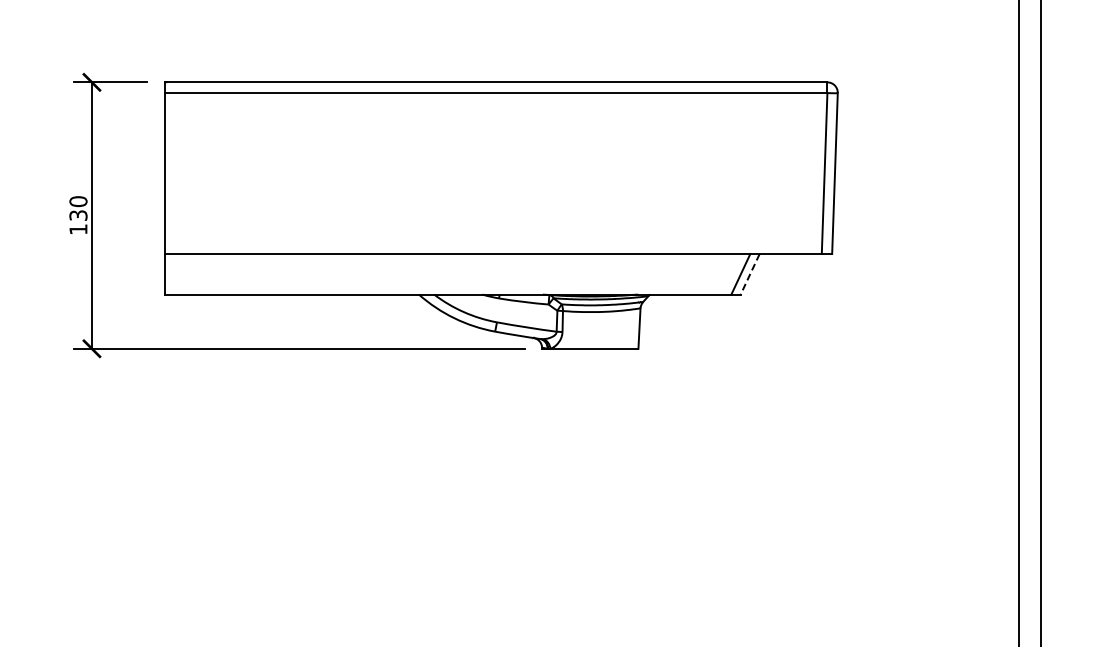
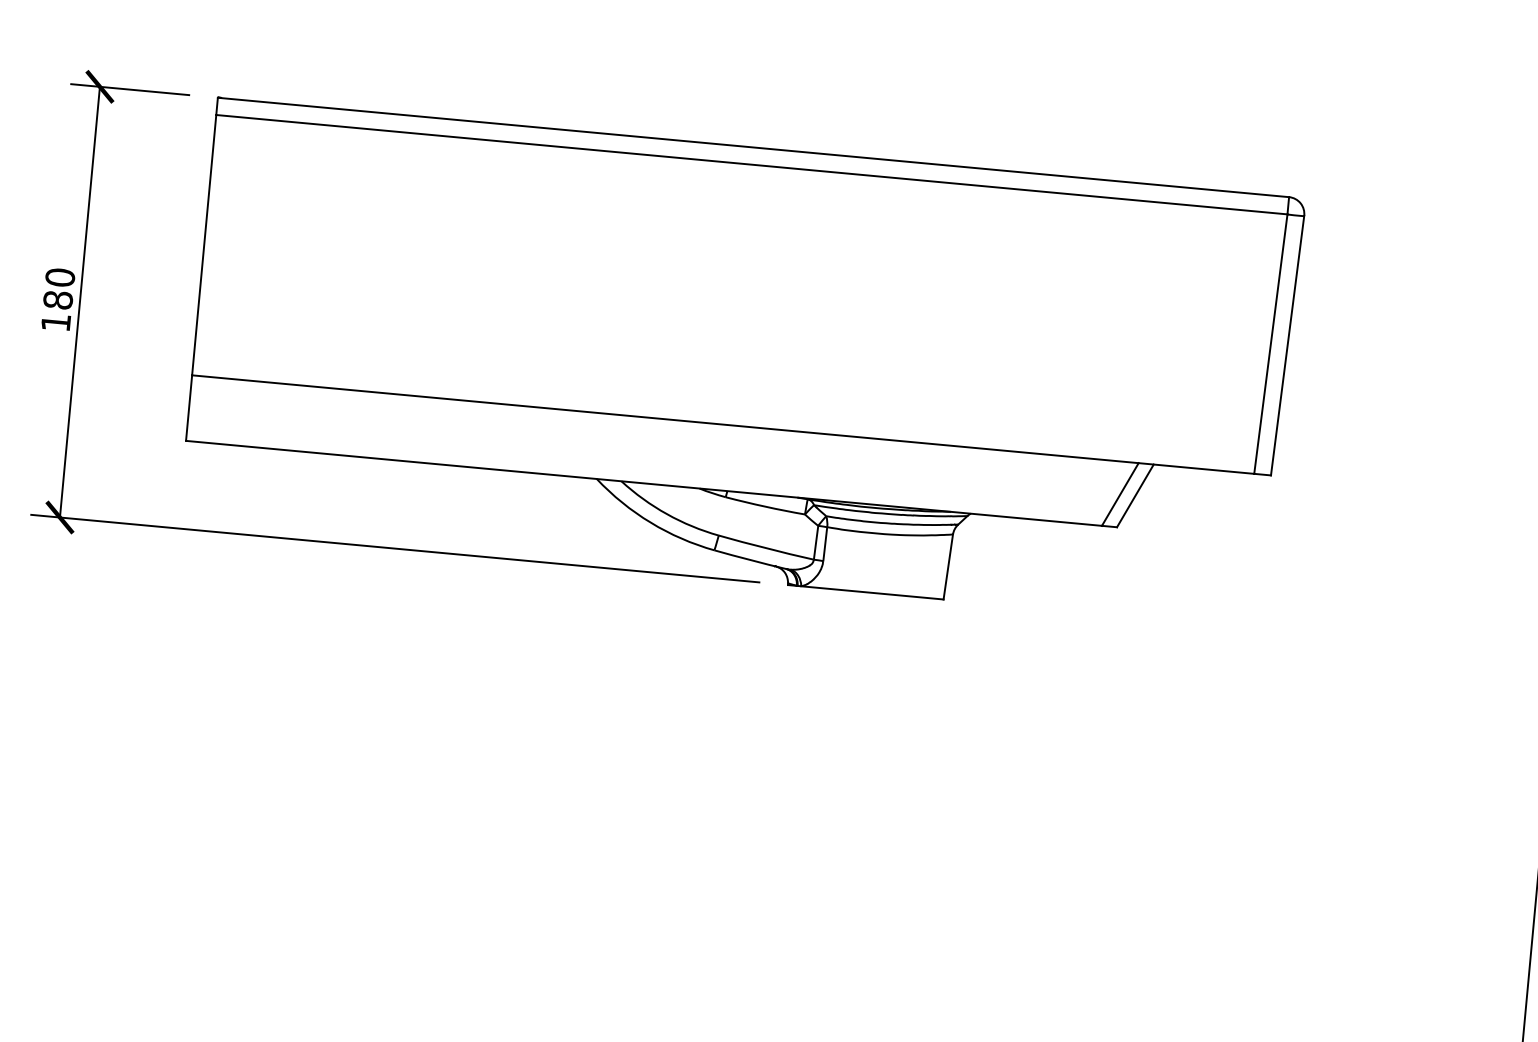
text: (78, 215) -> (58, 300), 130 -> 180
line: (749, 274) -> (1134, 496), dashed -> solid

